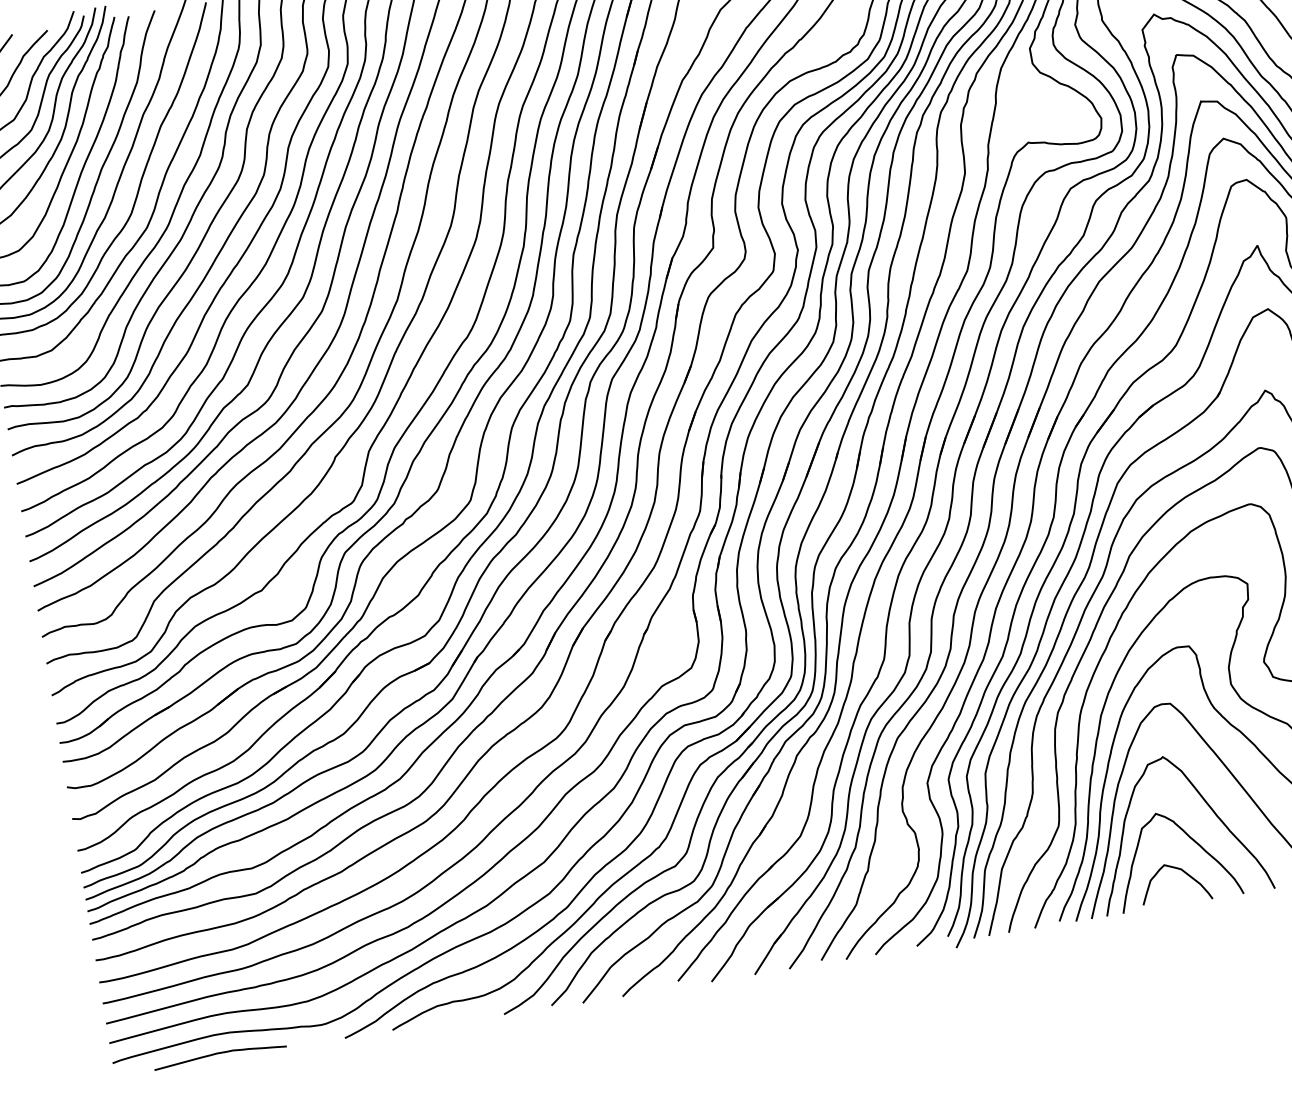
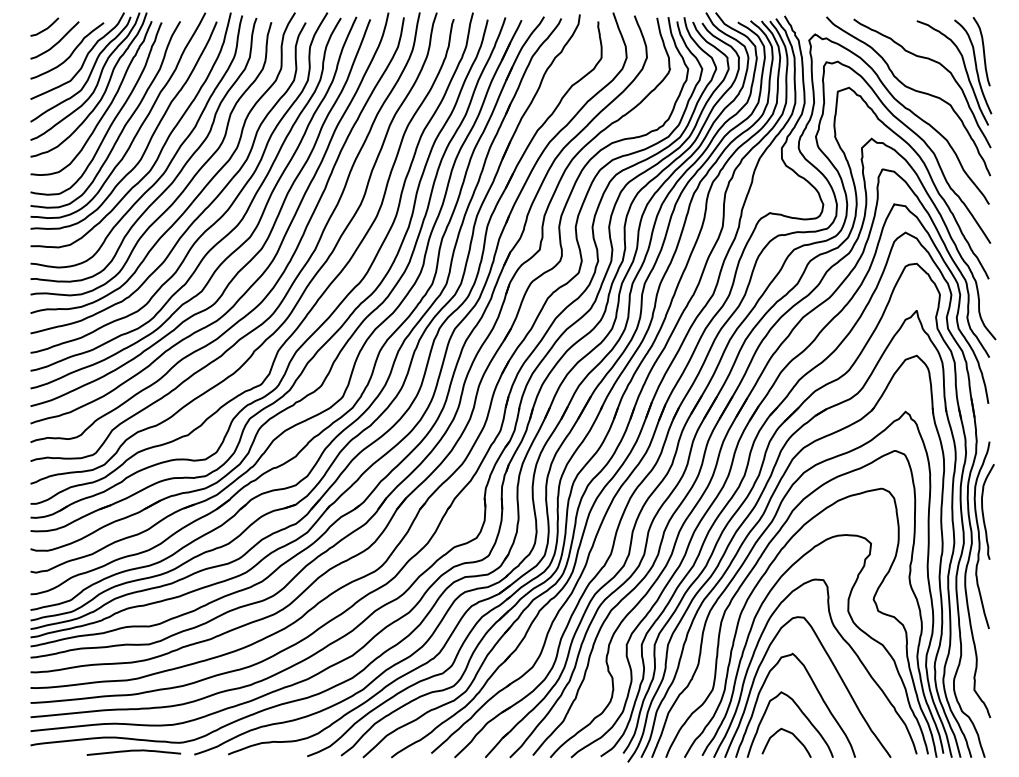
curve: (219, 1054) -> (133, 751), moved

